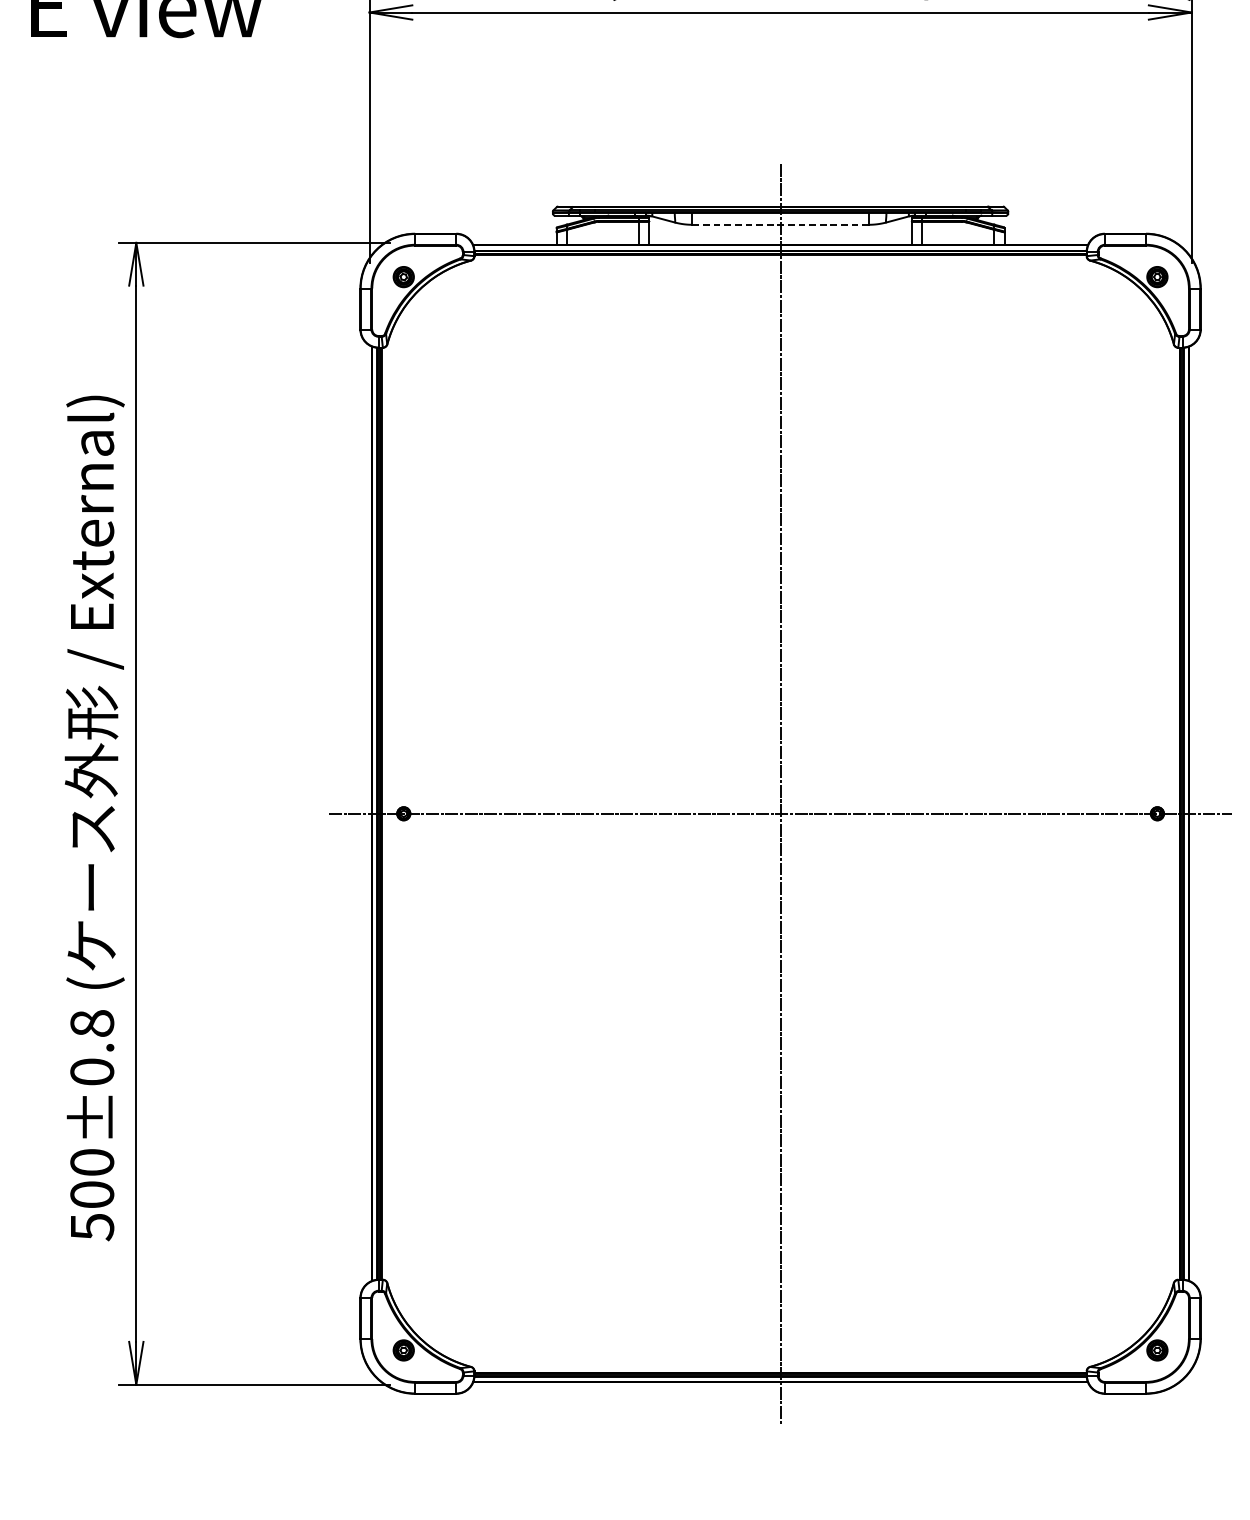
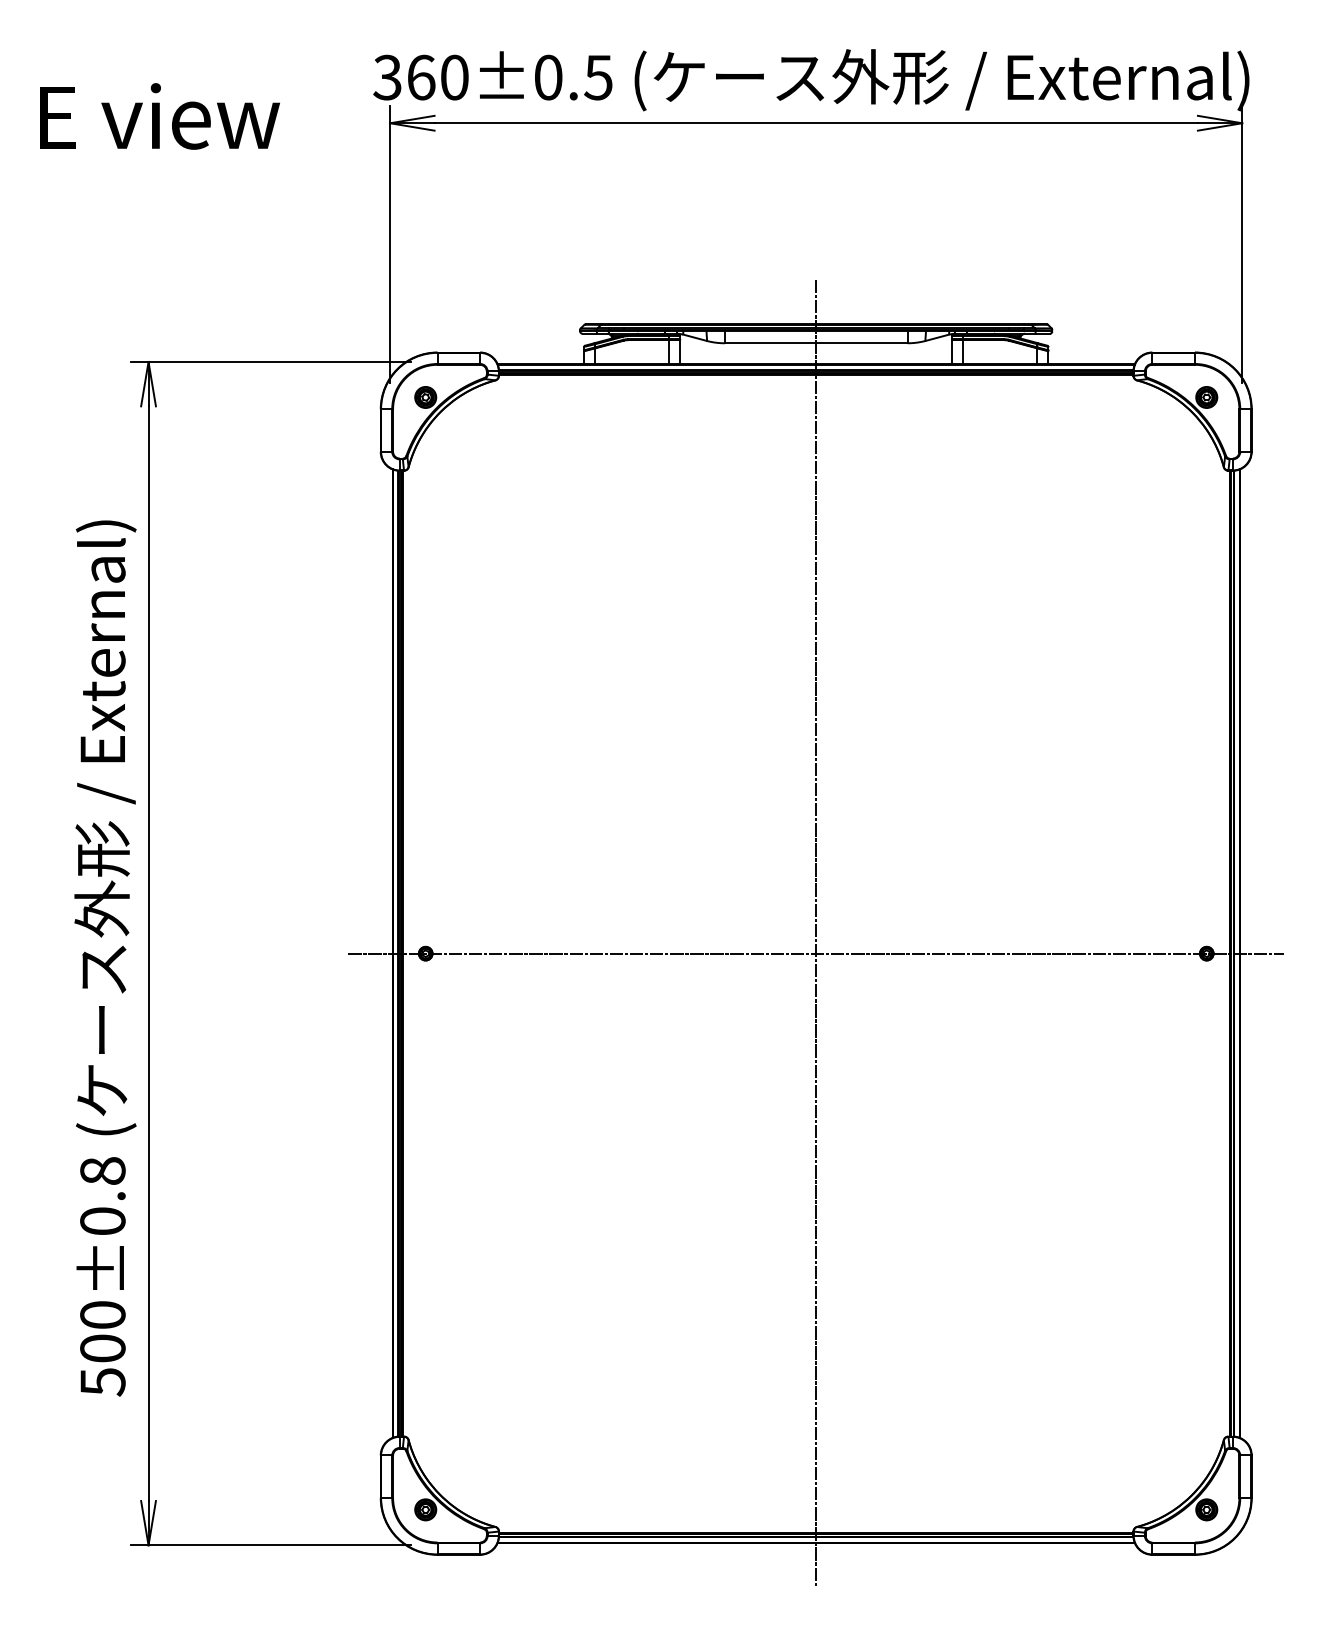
line: (780, 225) -> (816, 343), dashed -> solid

